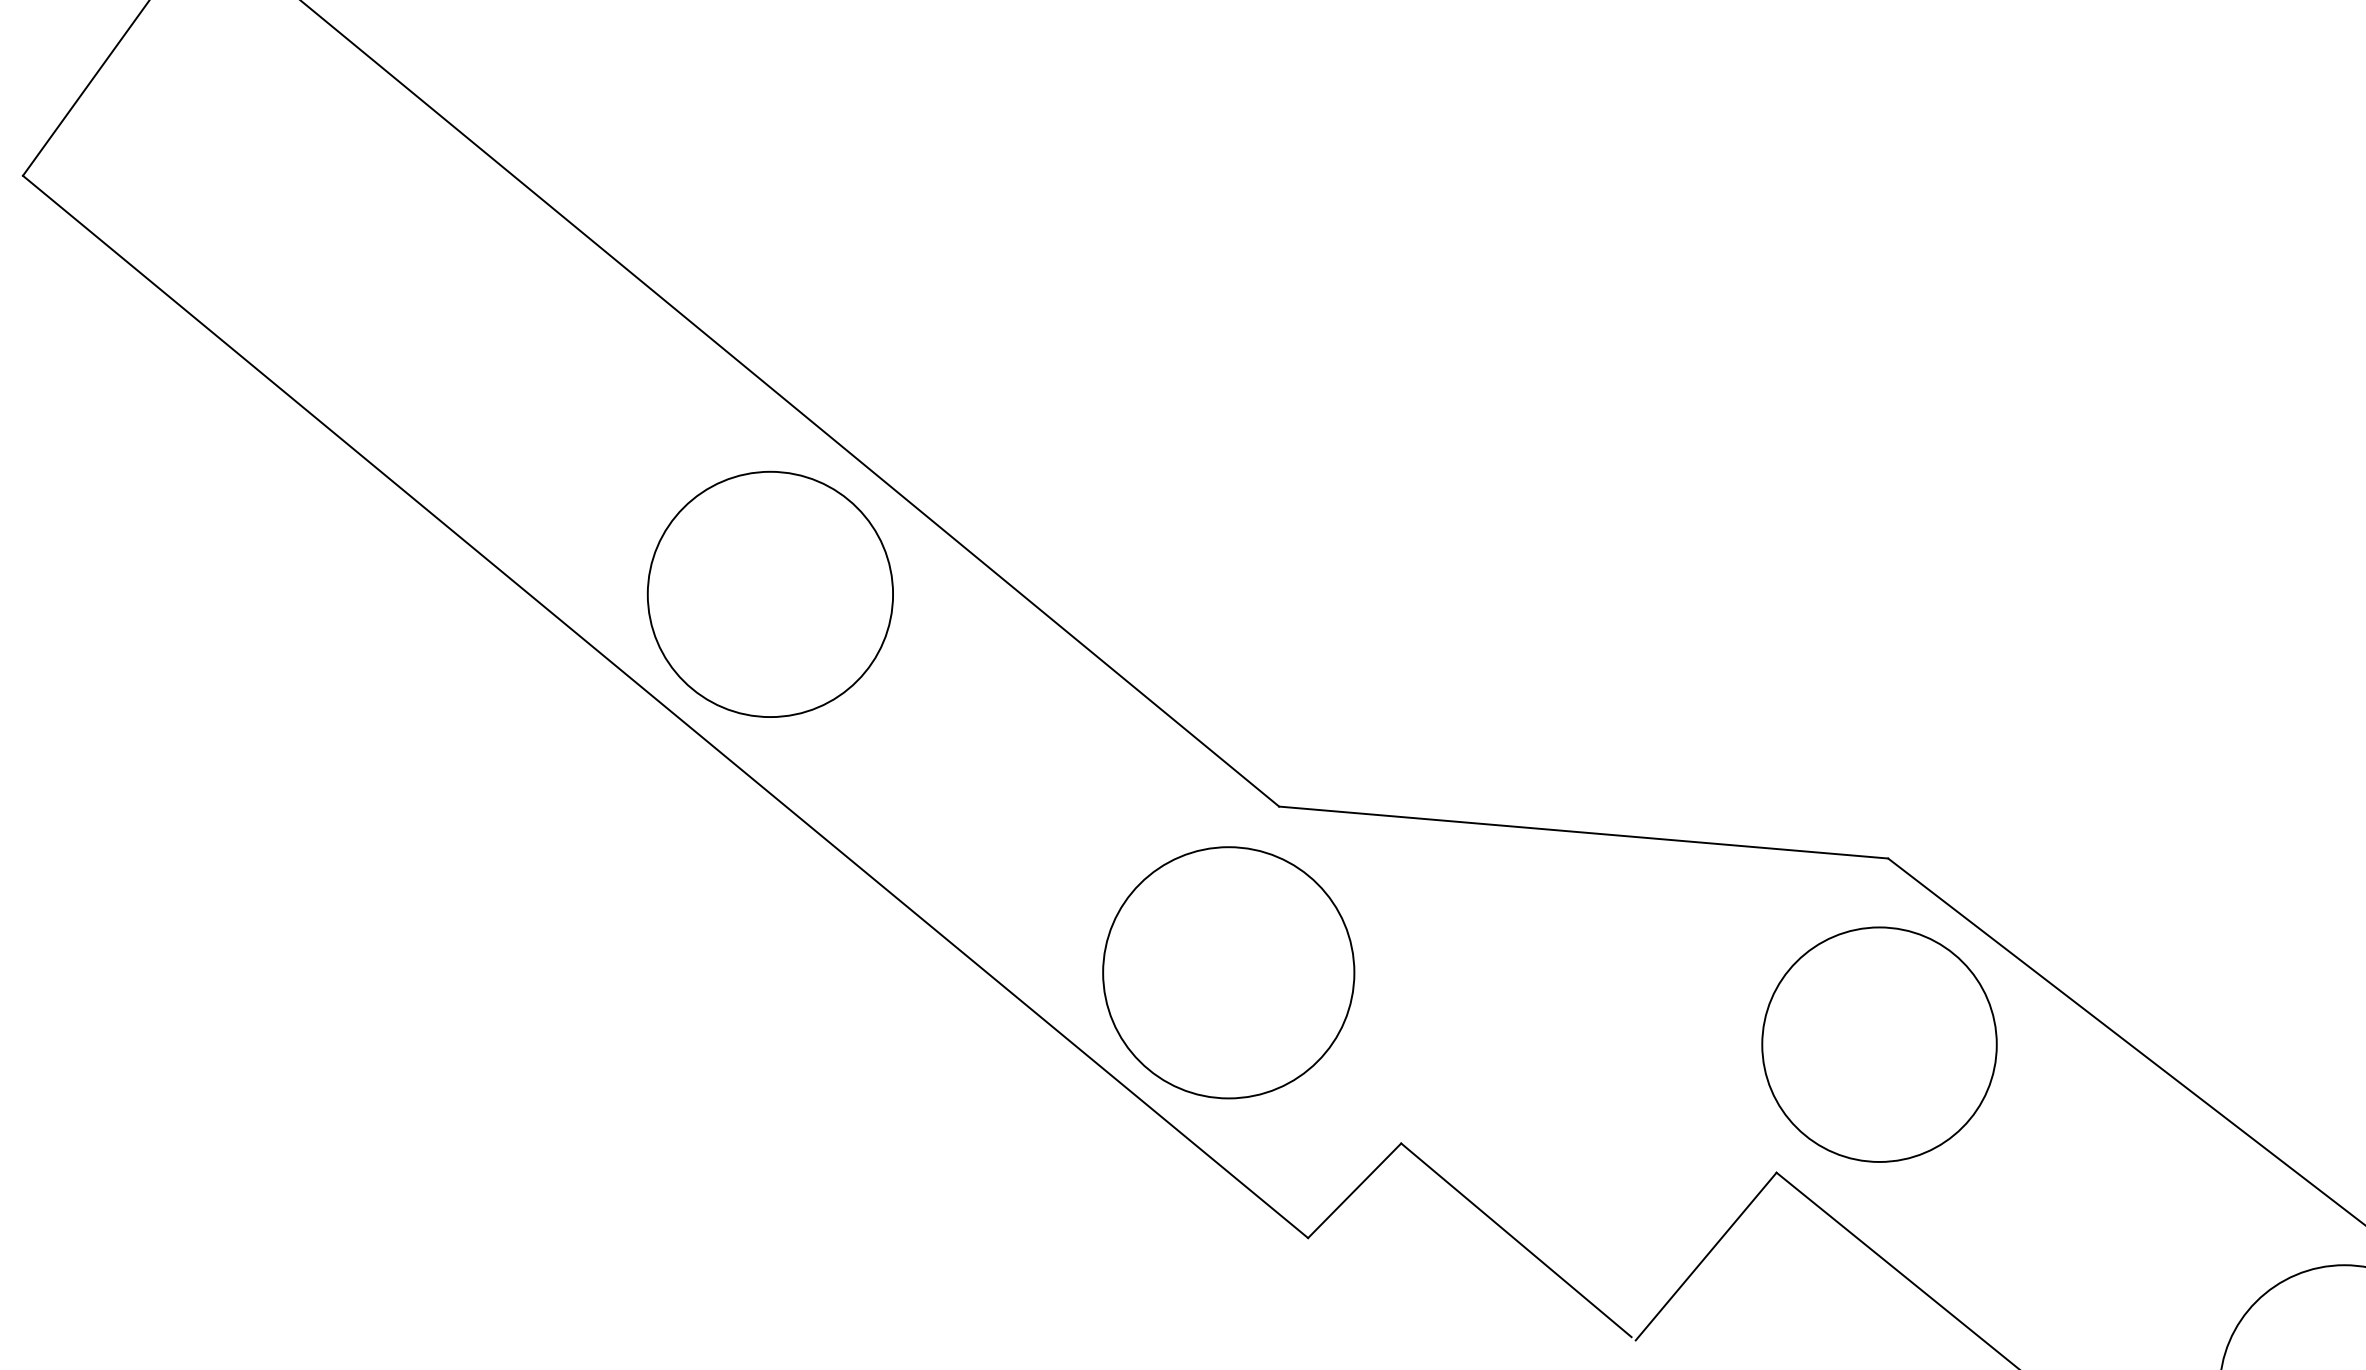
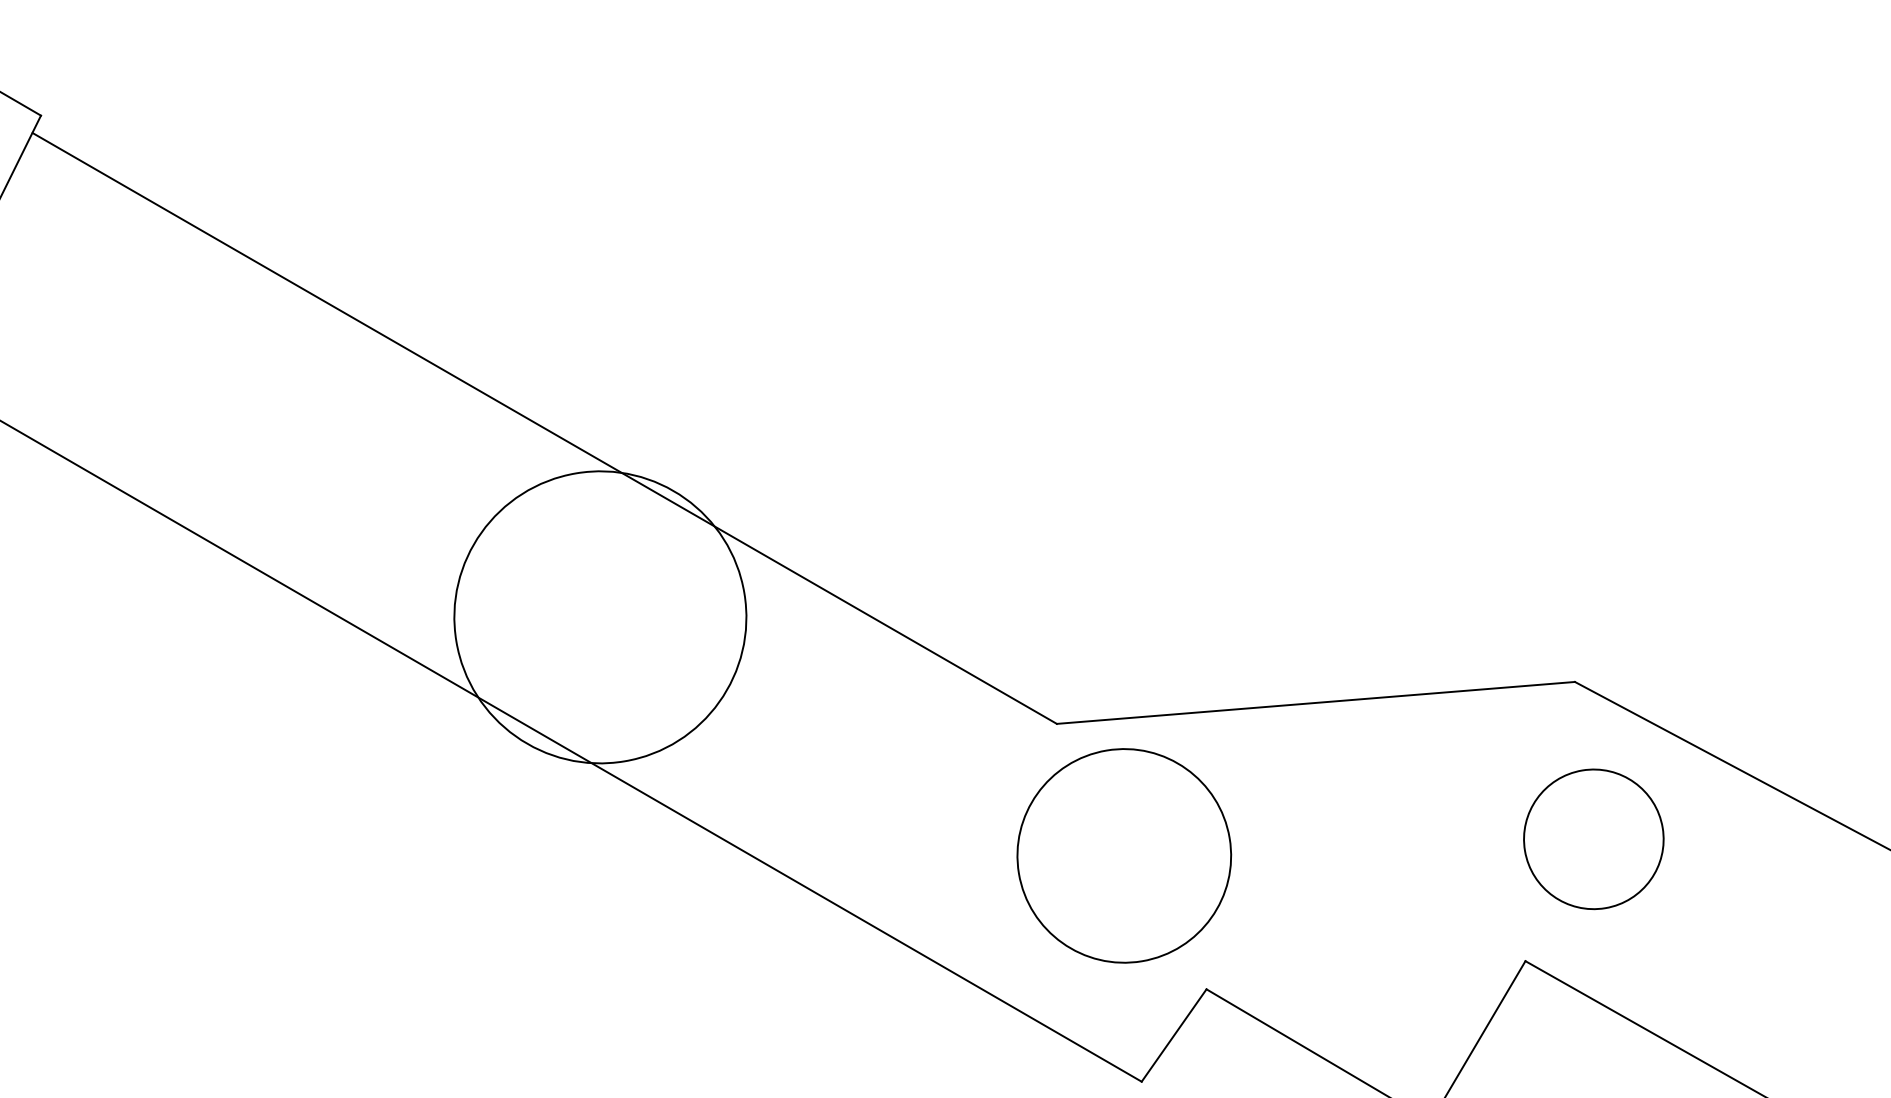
circle: (770, 594) -> (600, 617), size x1.4
circle: (1228, 972) -> (1124, 855), moved
circle: (1879, 1044) -> (1593, 839), size x0.7

